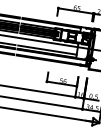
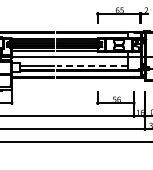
line: (47, 49) -> (92, 65), solid -> dashed

